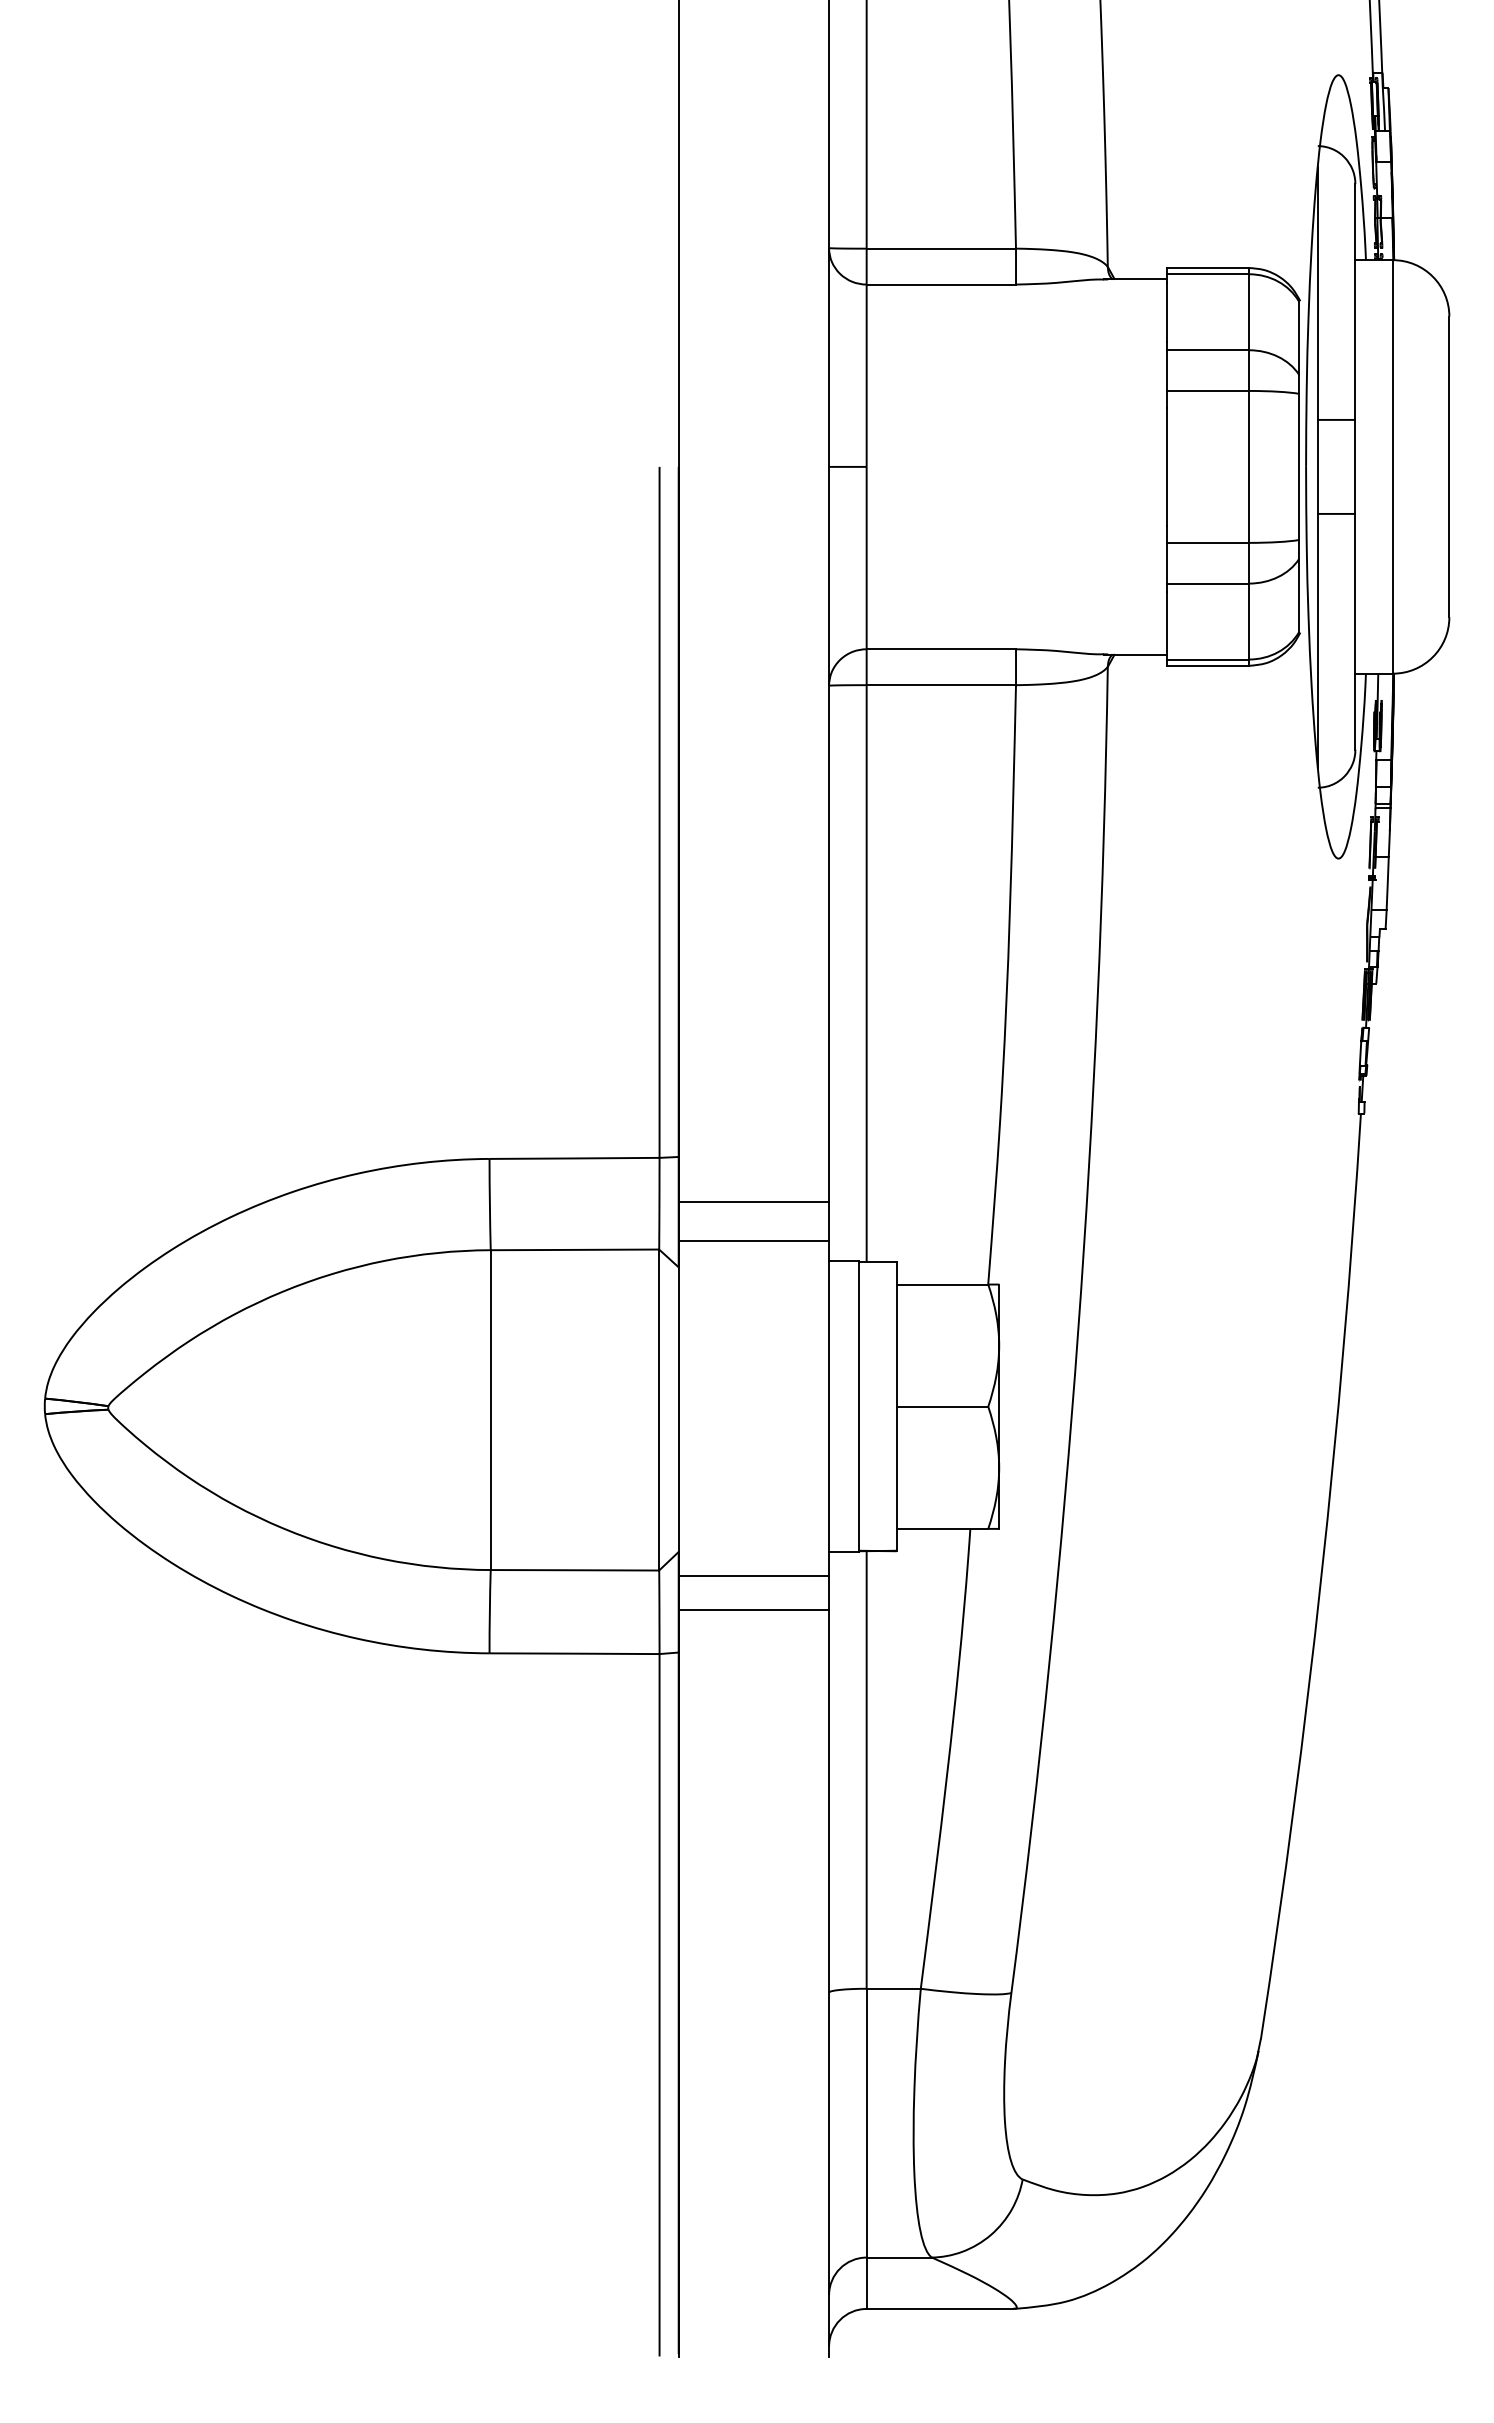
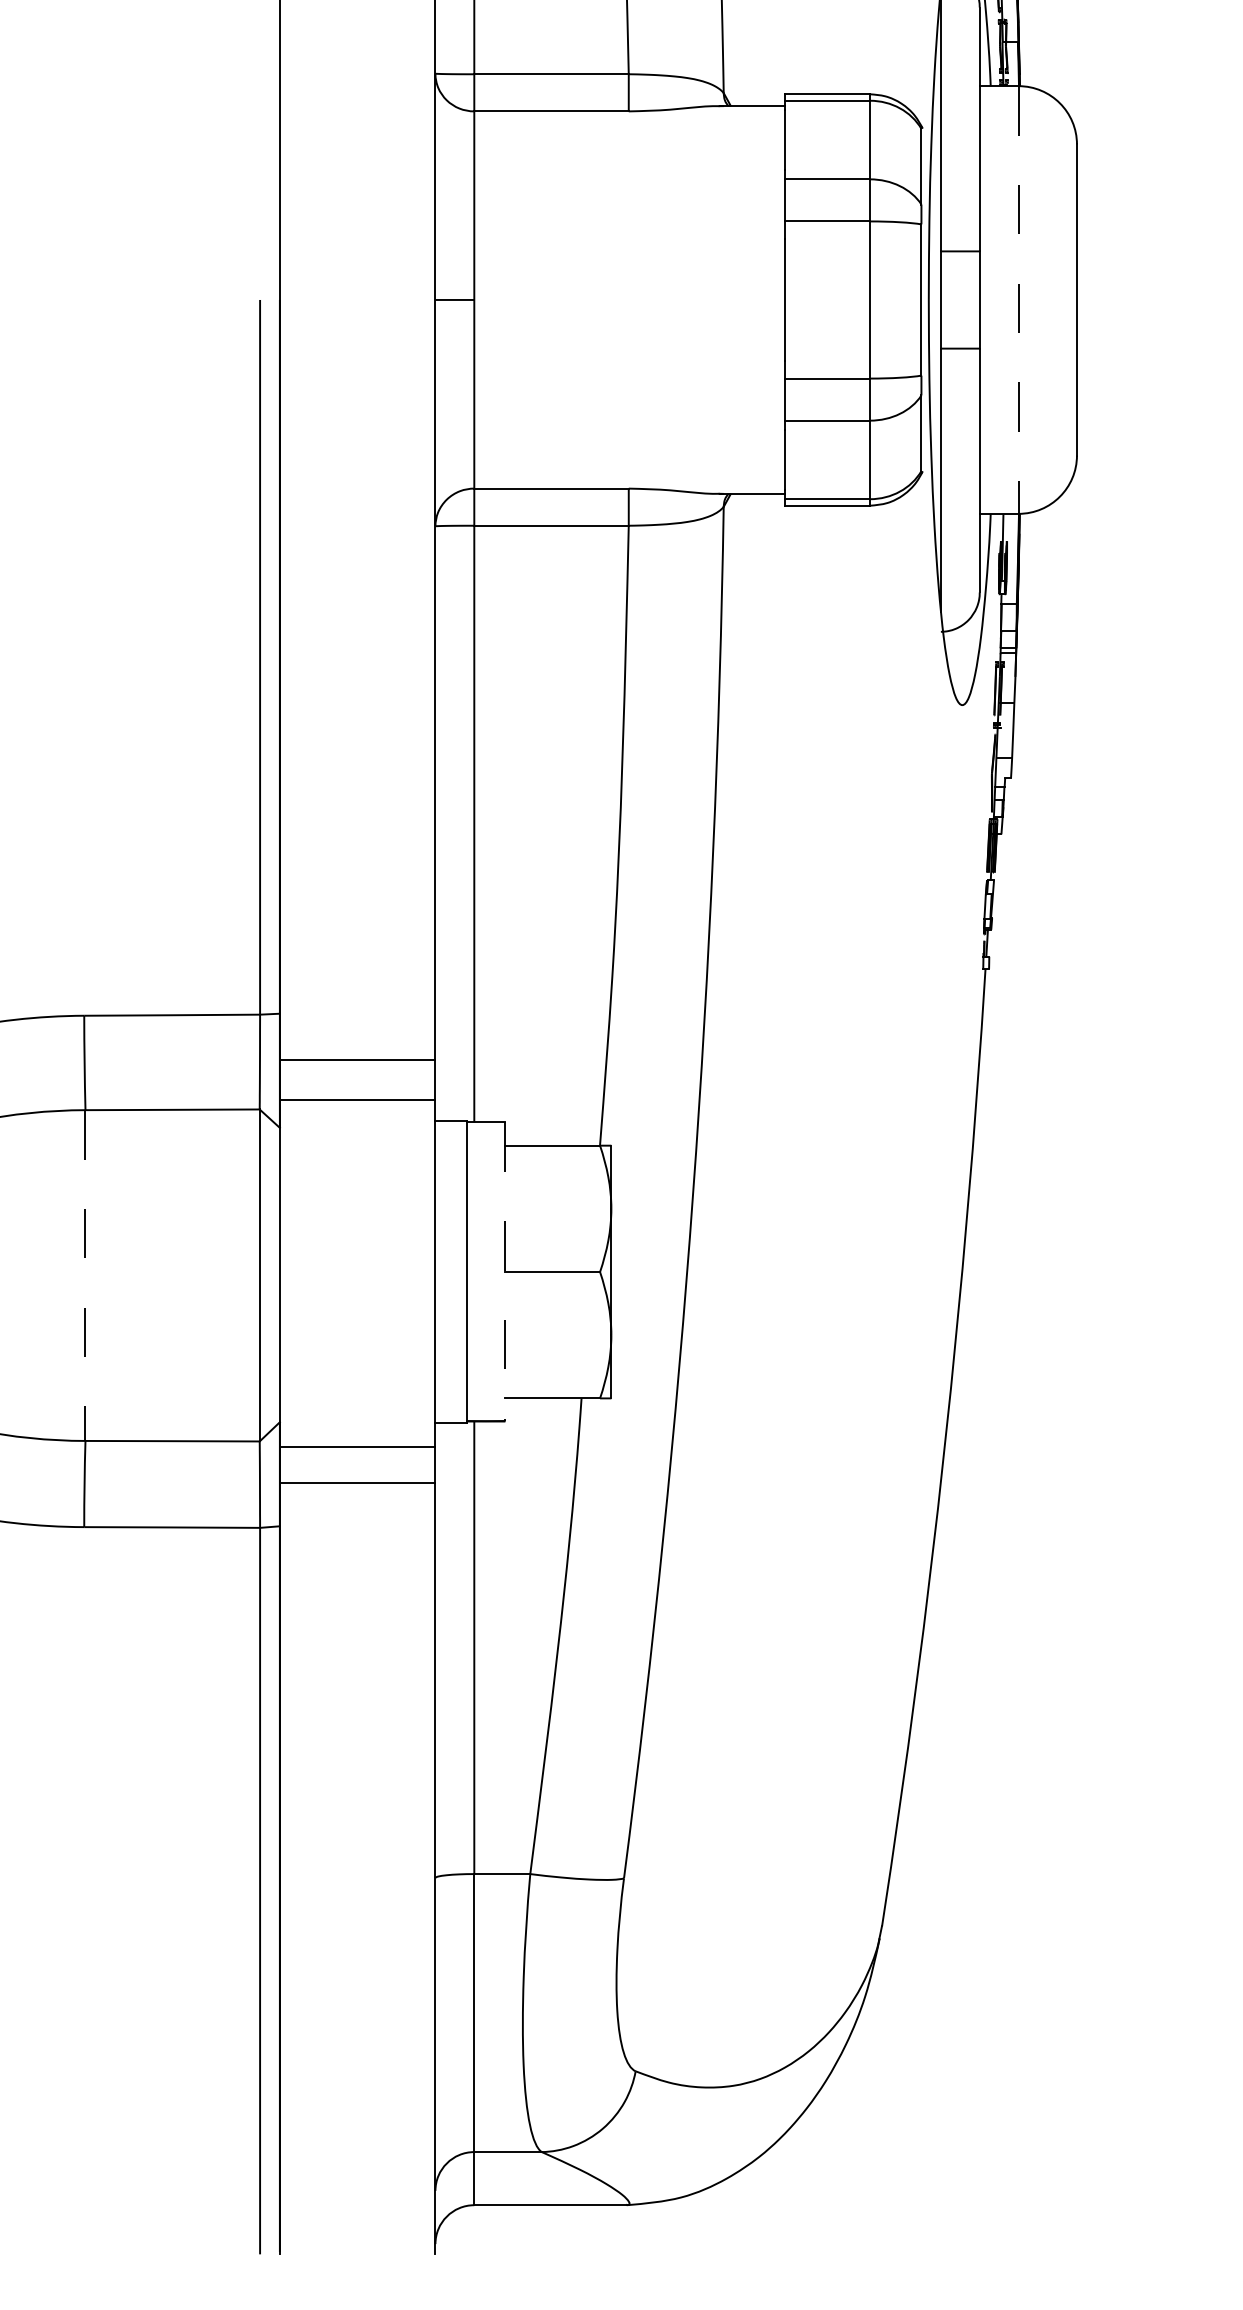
line: (1392, 466) -> (1018, 299), solid -> dashed
line: (896, 1406) -> (505, 1271), solid -> dashed
line: (490, 1410) -> (85, 1275), solid -> dashed

